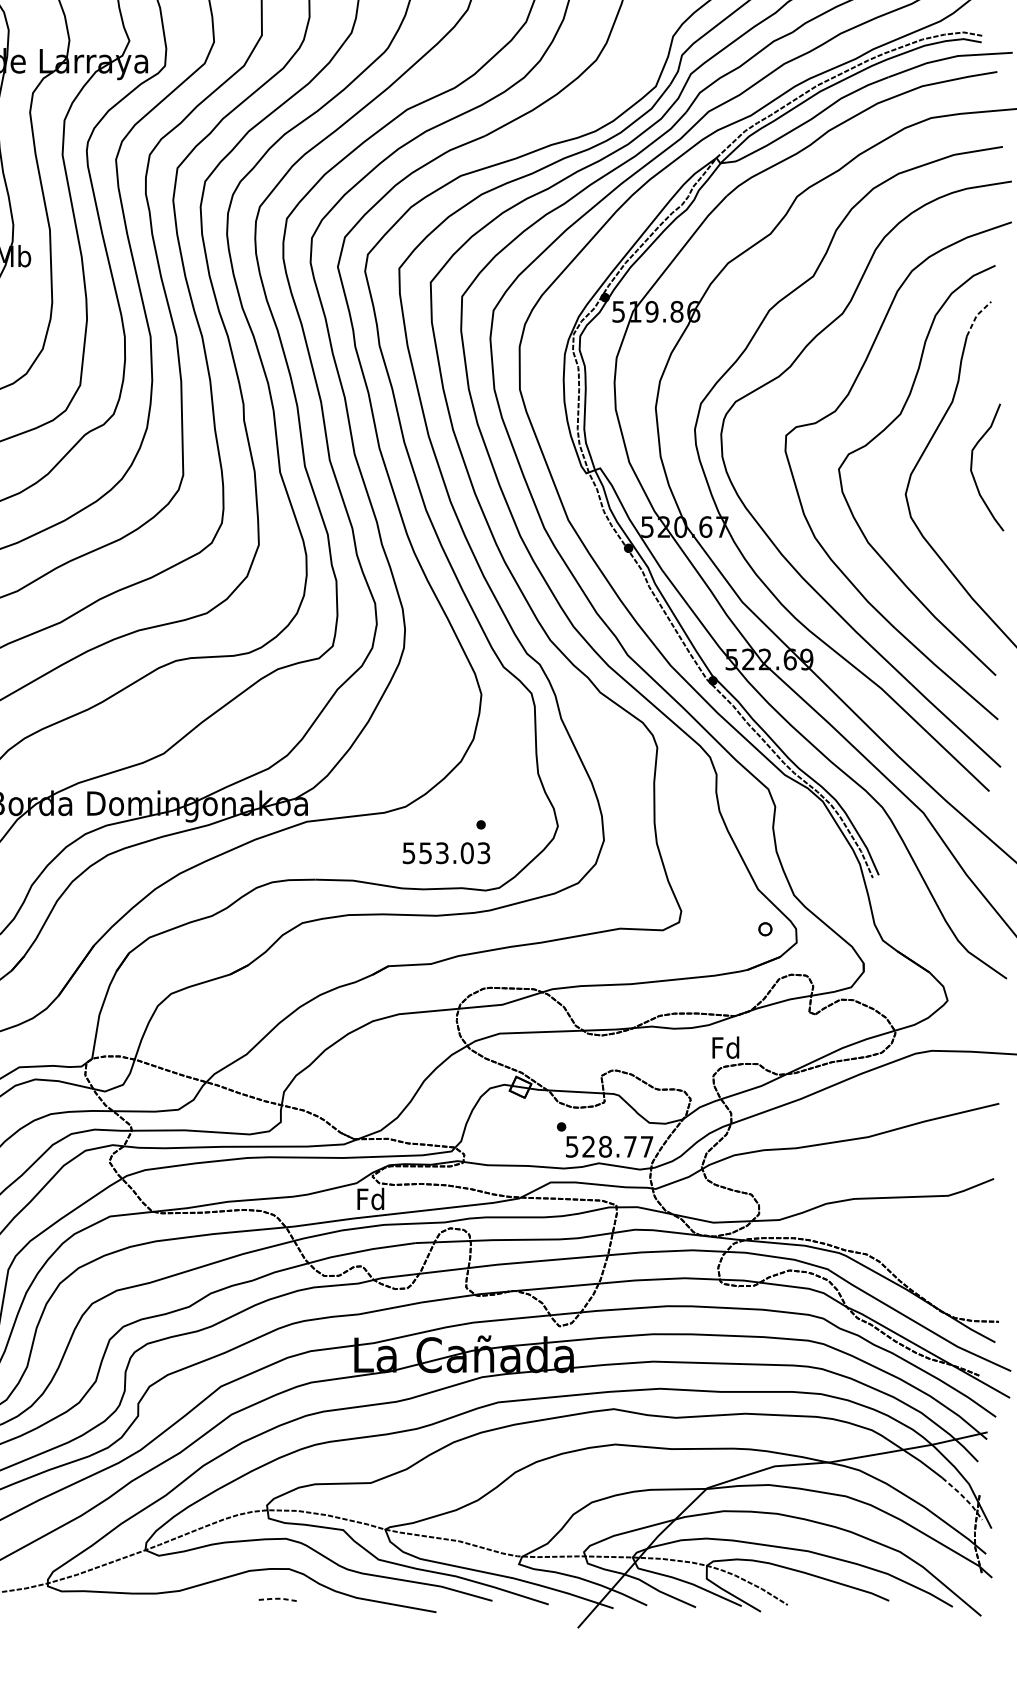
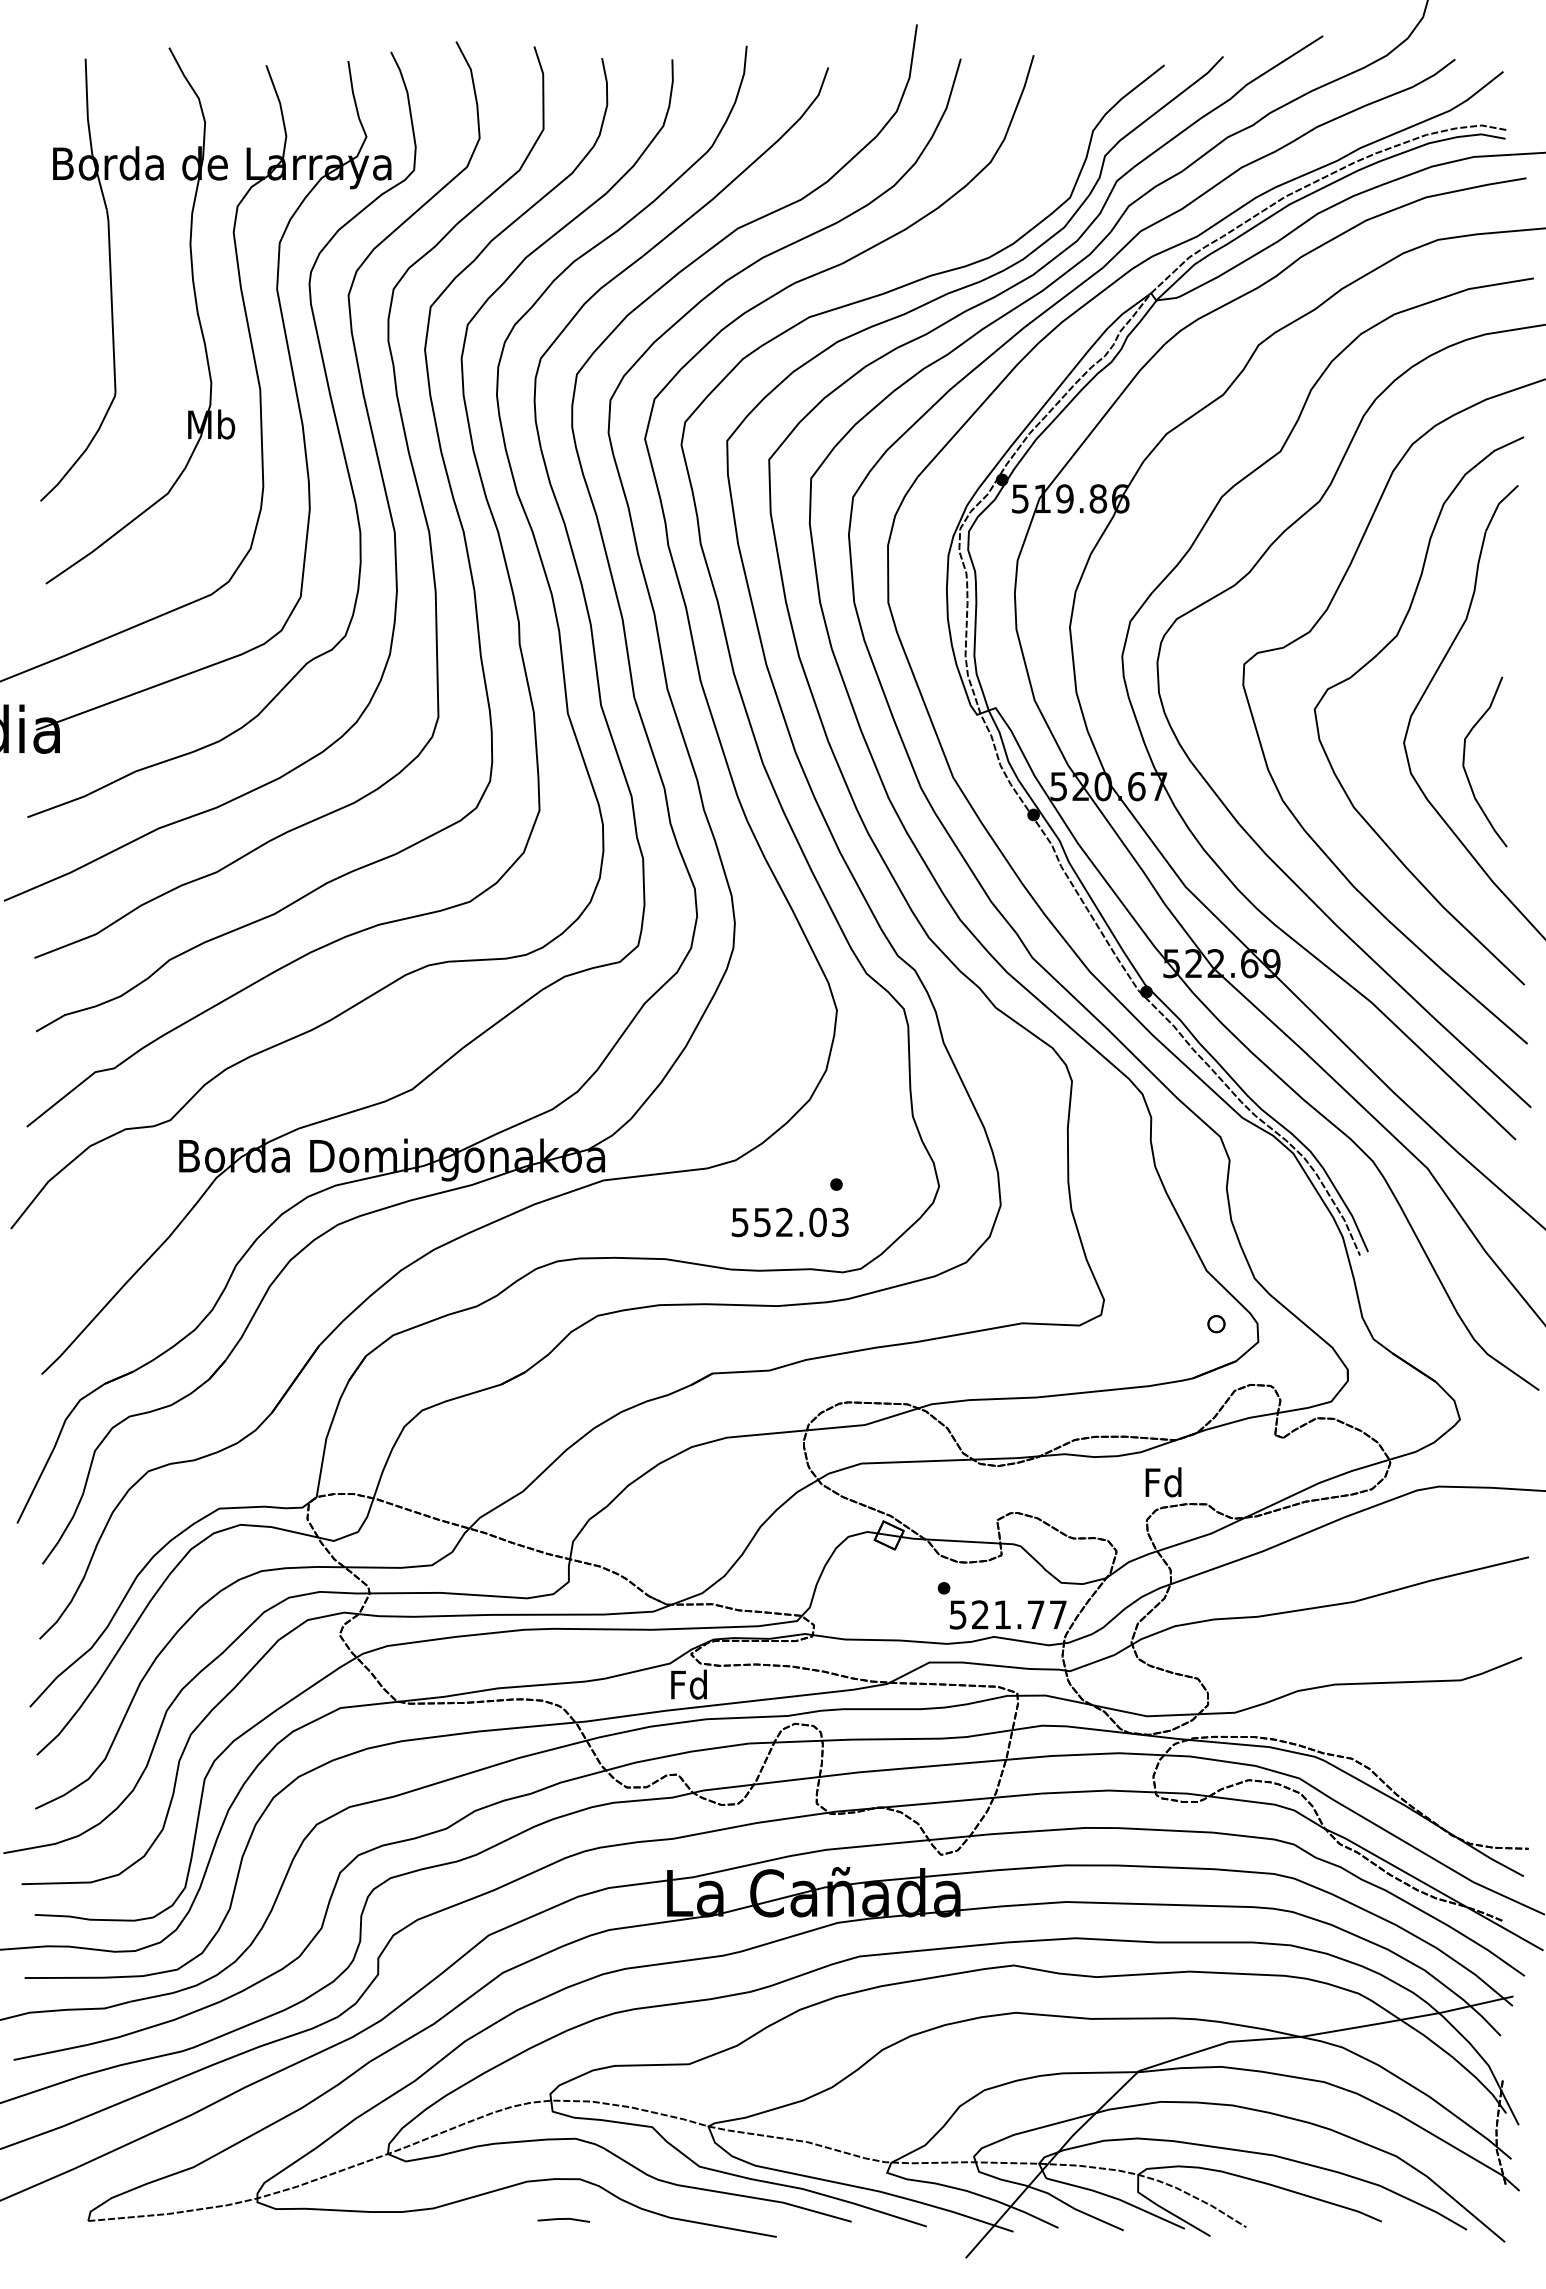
line: (976, 316) -> (1498, 504), dashed -> solid
curve: (971, 467) -> (1464, 761), moved
text: (442, 853) -> (784, 1222), 553.03 -> 552.03
text: (605, 1146) -> (1002, 1614), 528.77 -> 521.77
line: (963, 1497) -> (1481, 2083), dashed -> solid
line: (276, 1598) -> (563, 2218), dashed -> solid

